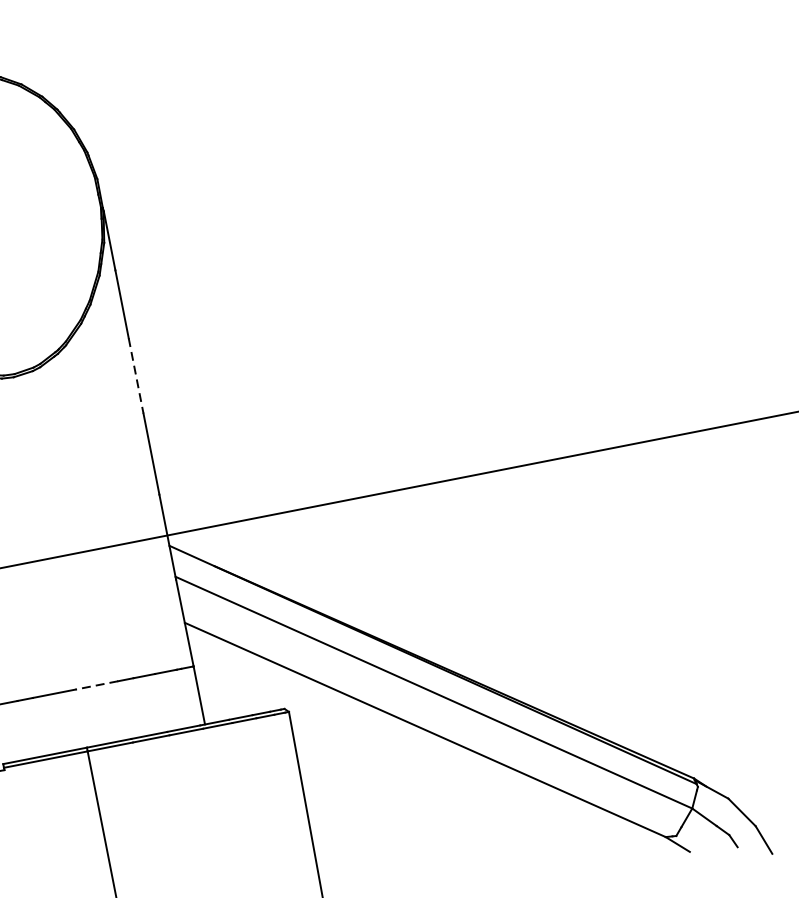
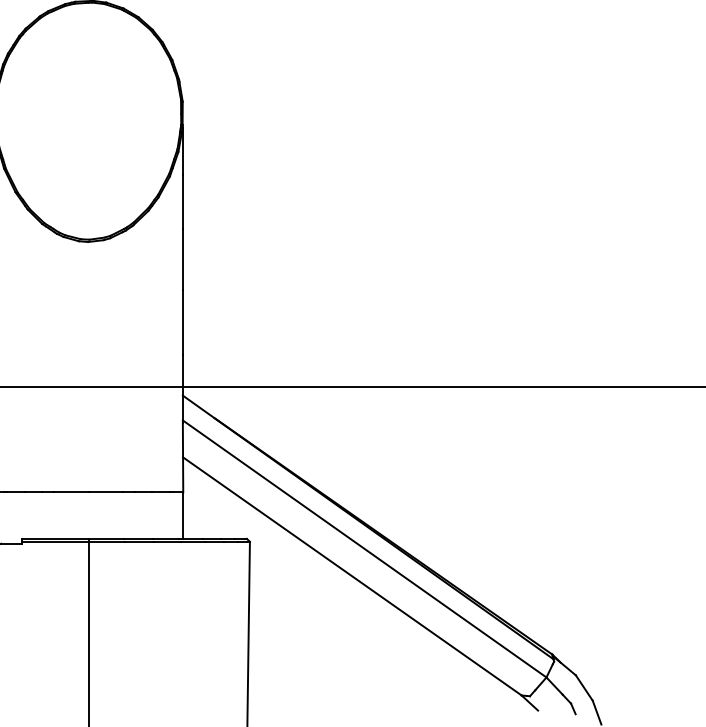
line: (135, 377) -> (182, 260), dashed -> solid
line: (96, 685) -> (105, 492), dashed -> solid

